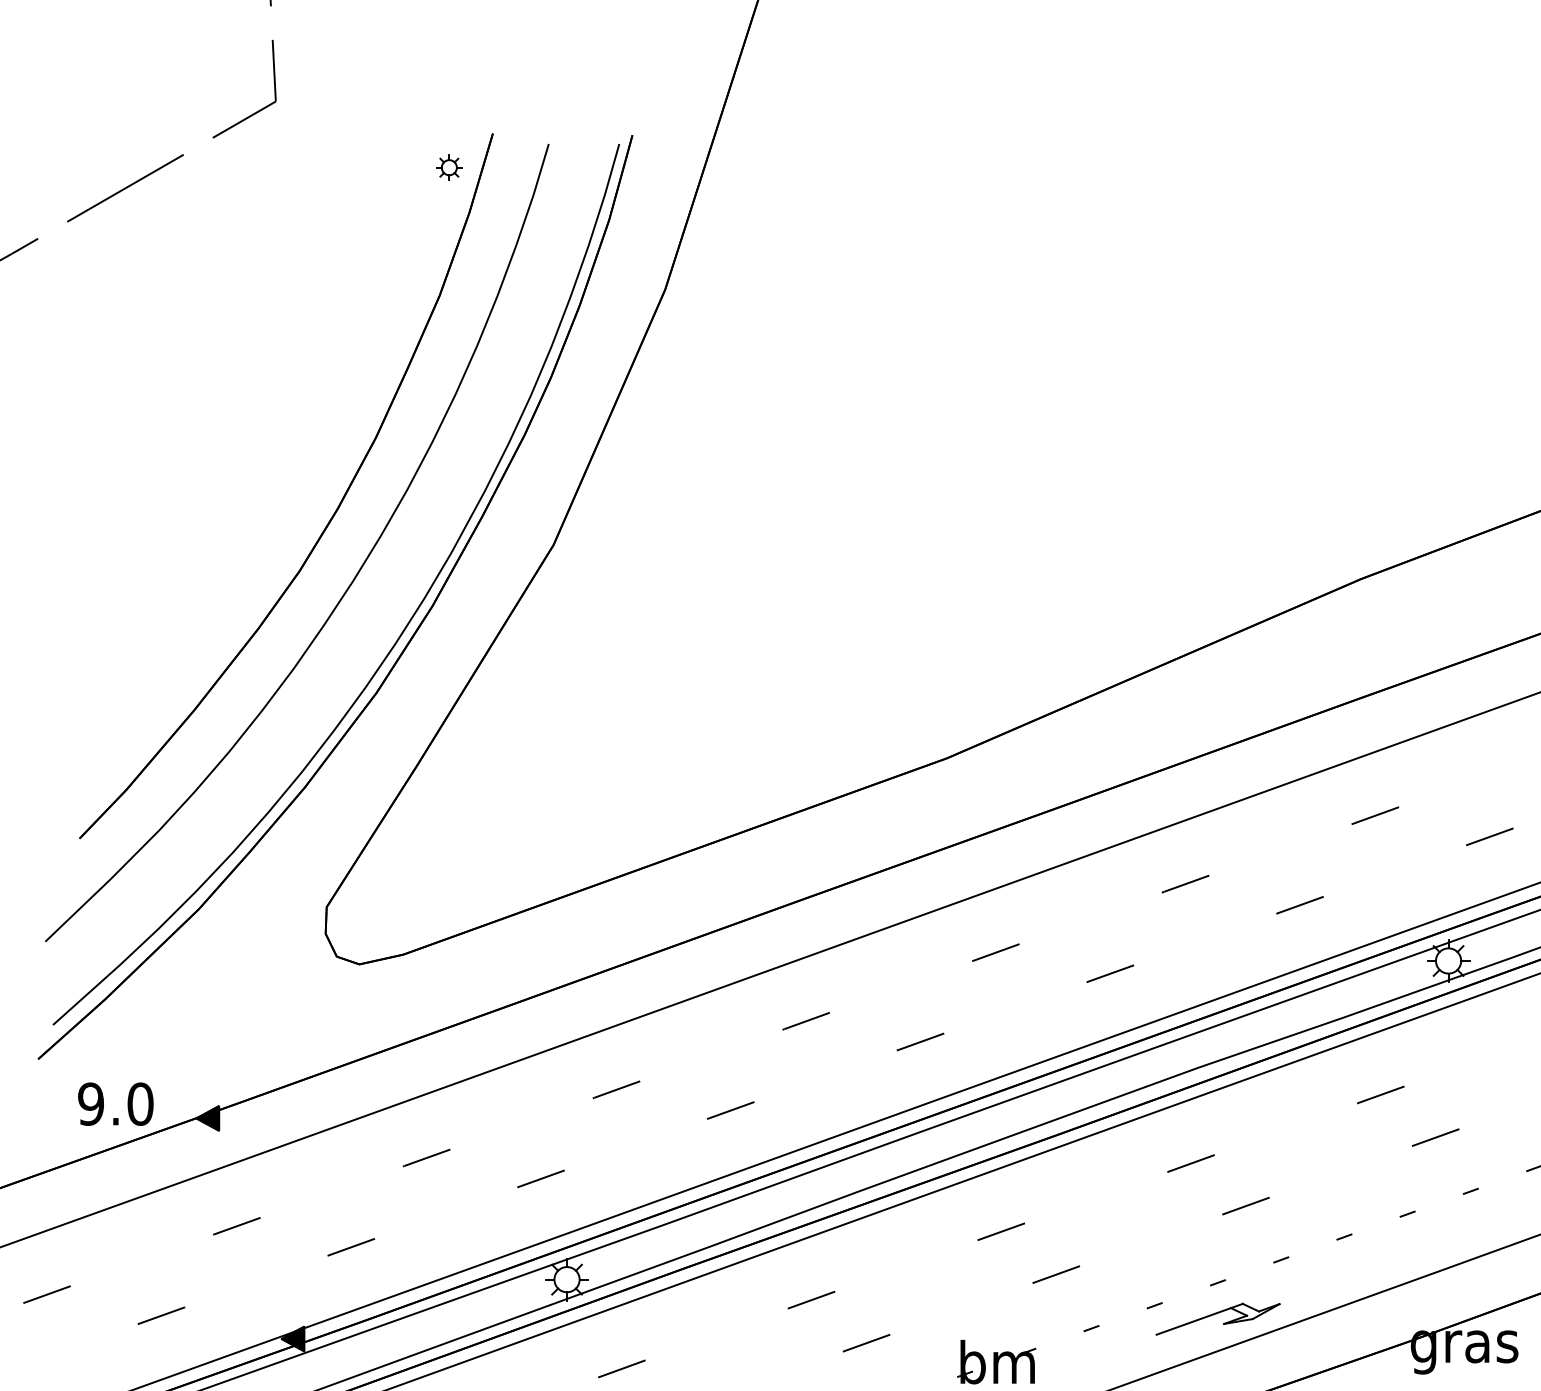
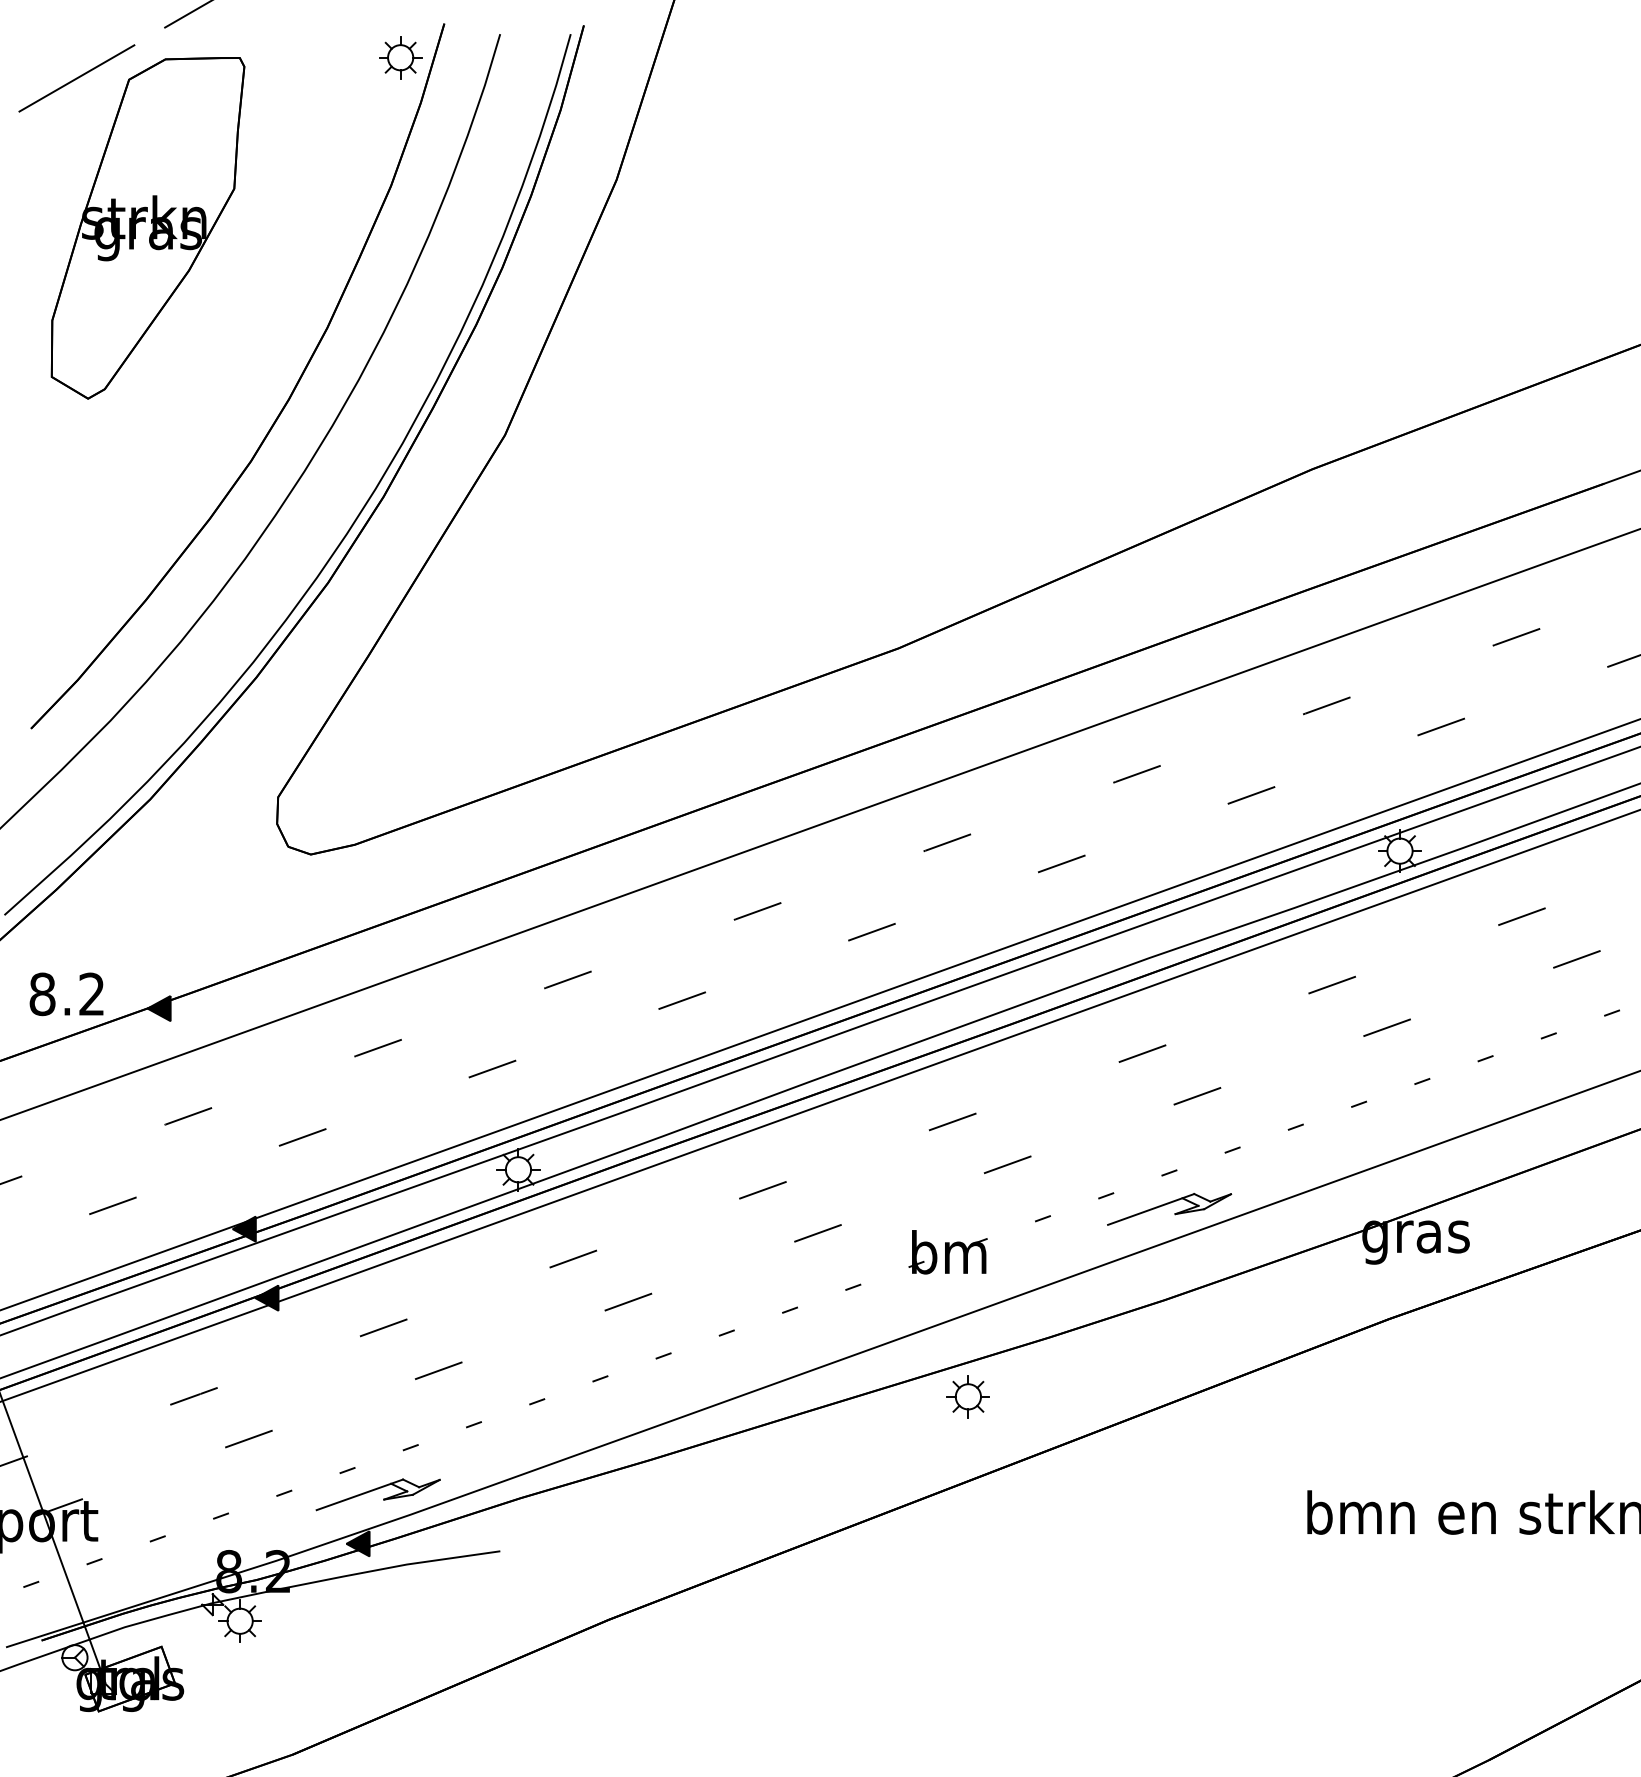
part: (449, 167) -> (400, 57), size x1.67
part: (196, 338) -> (147, 228), added
text: (116, 1104) -> (67, 994), 9.0 -> 8.2

